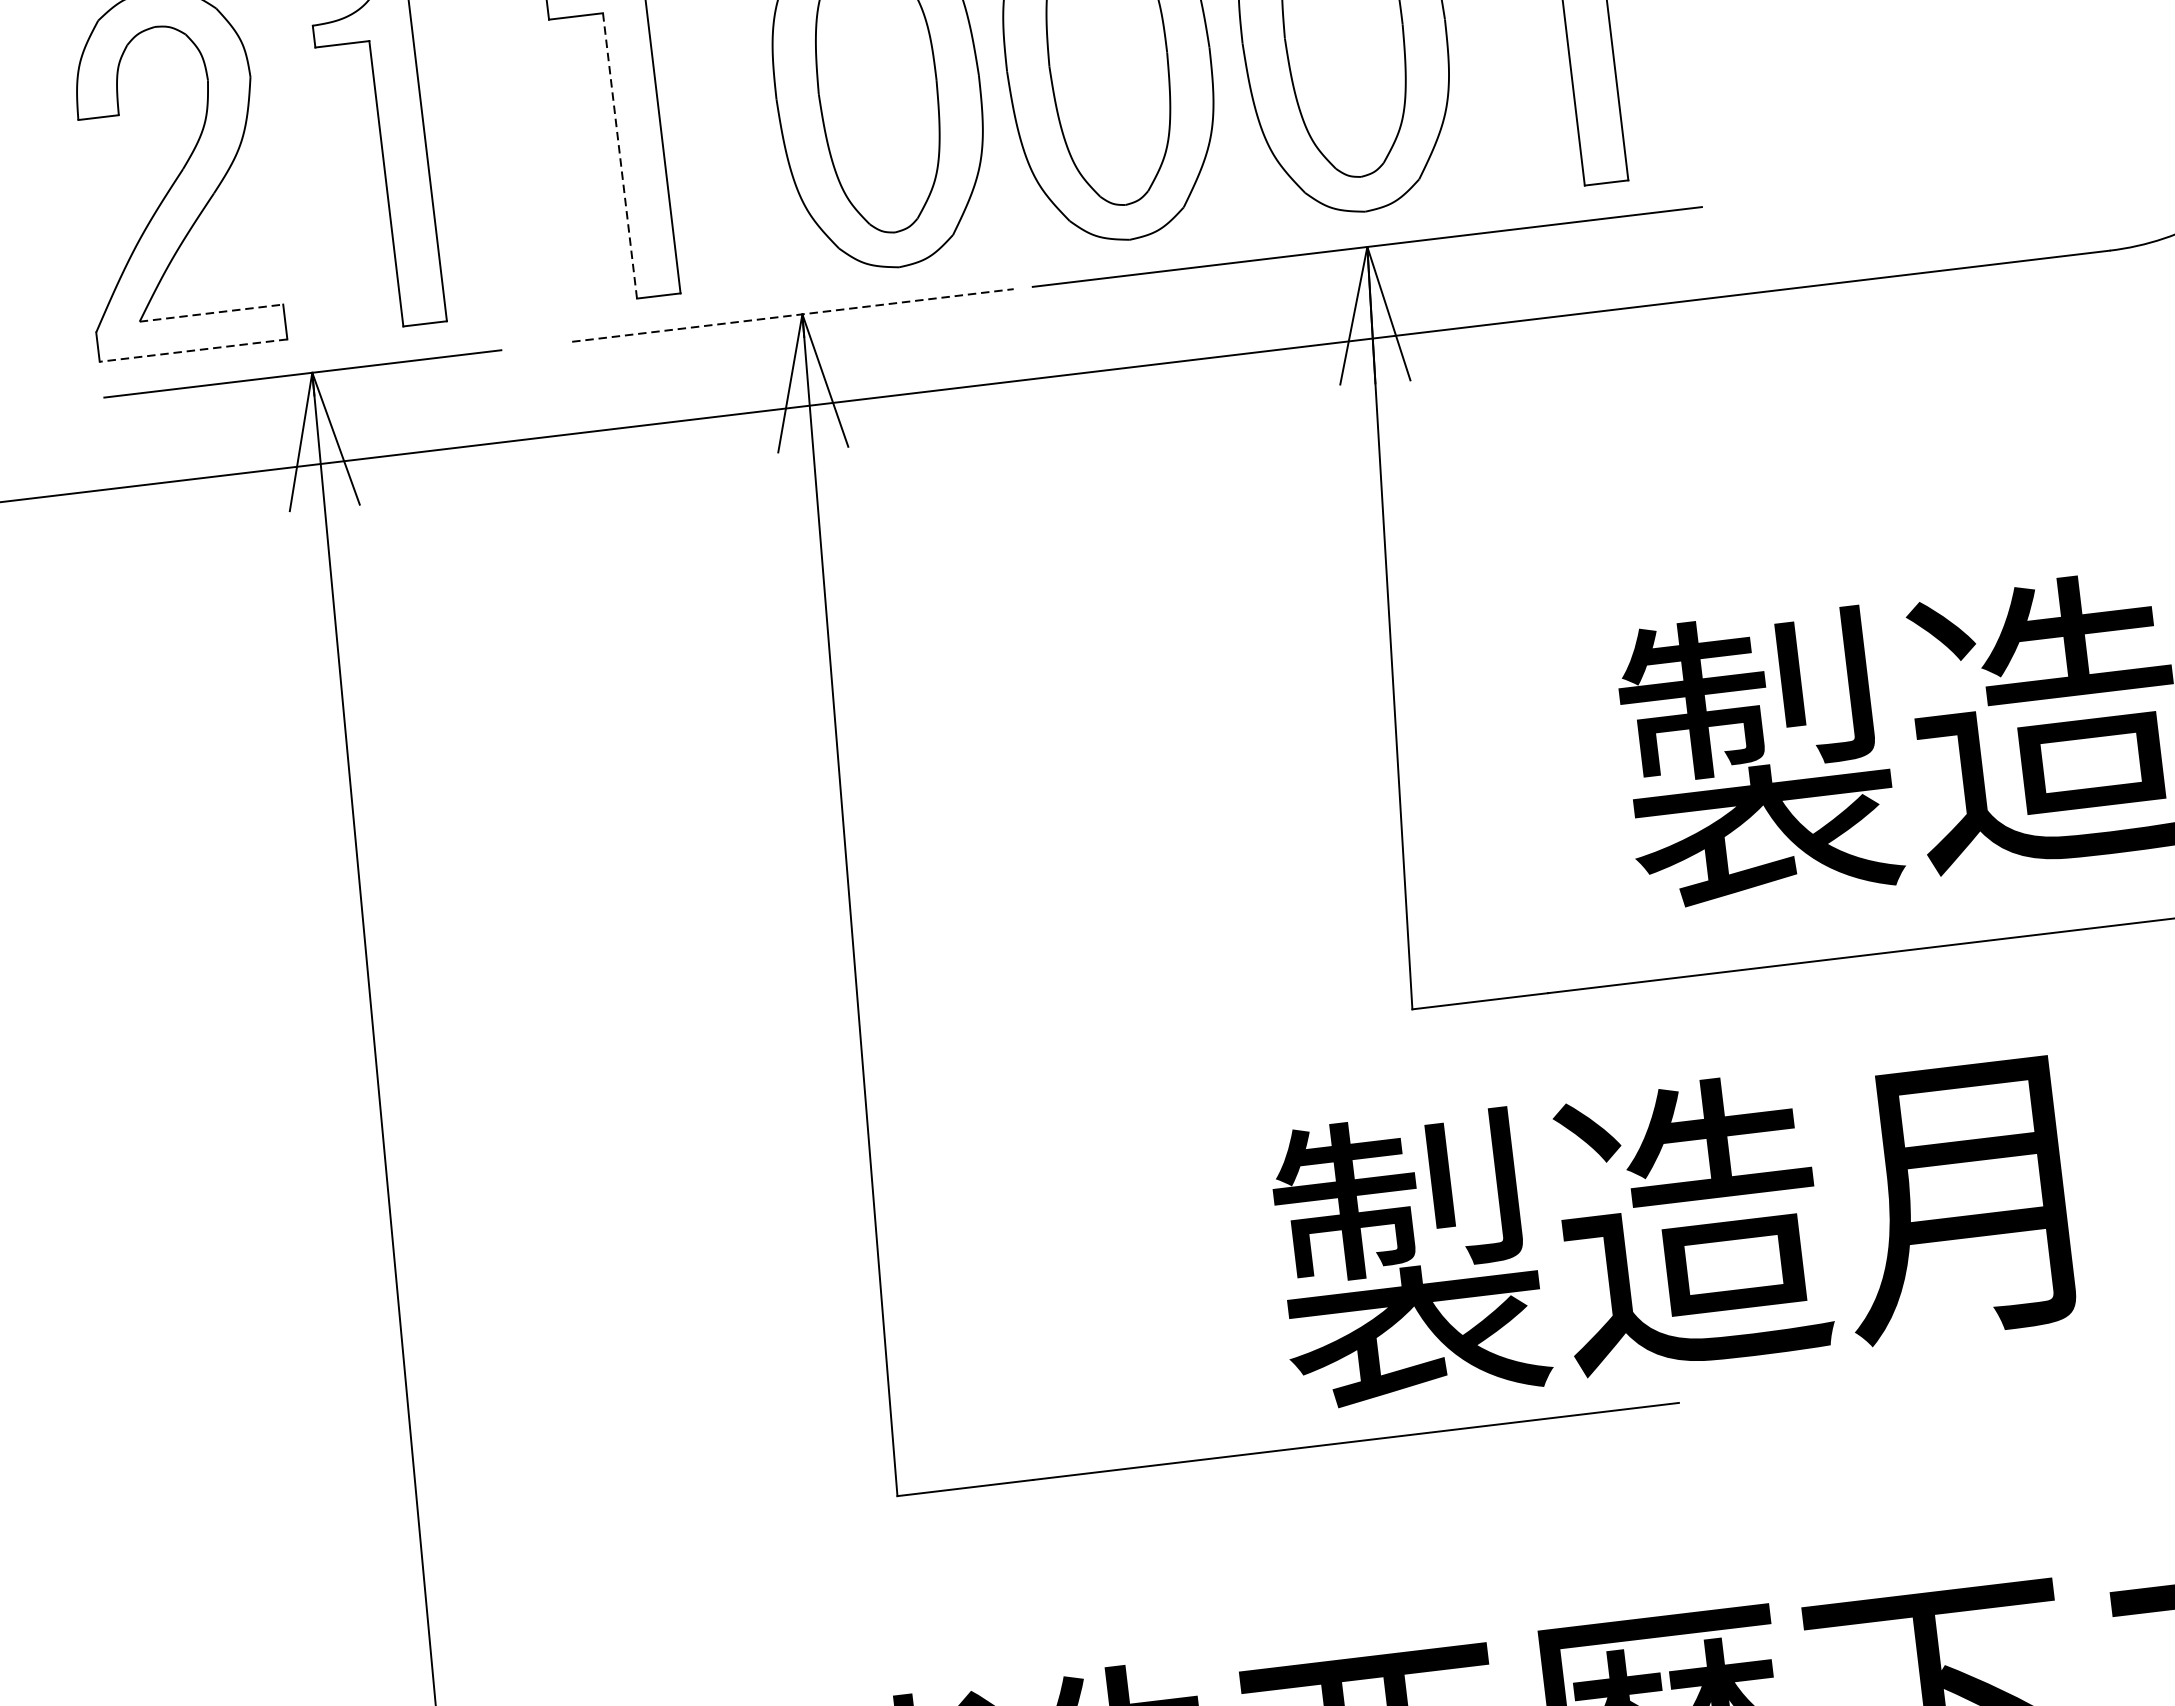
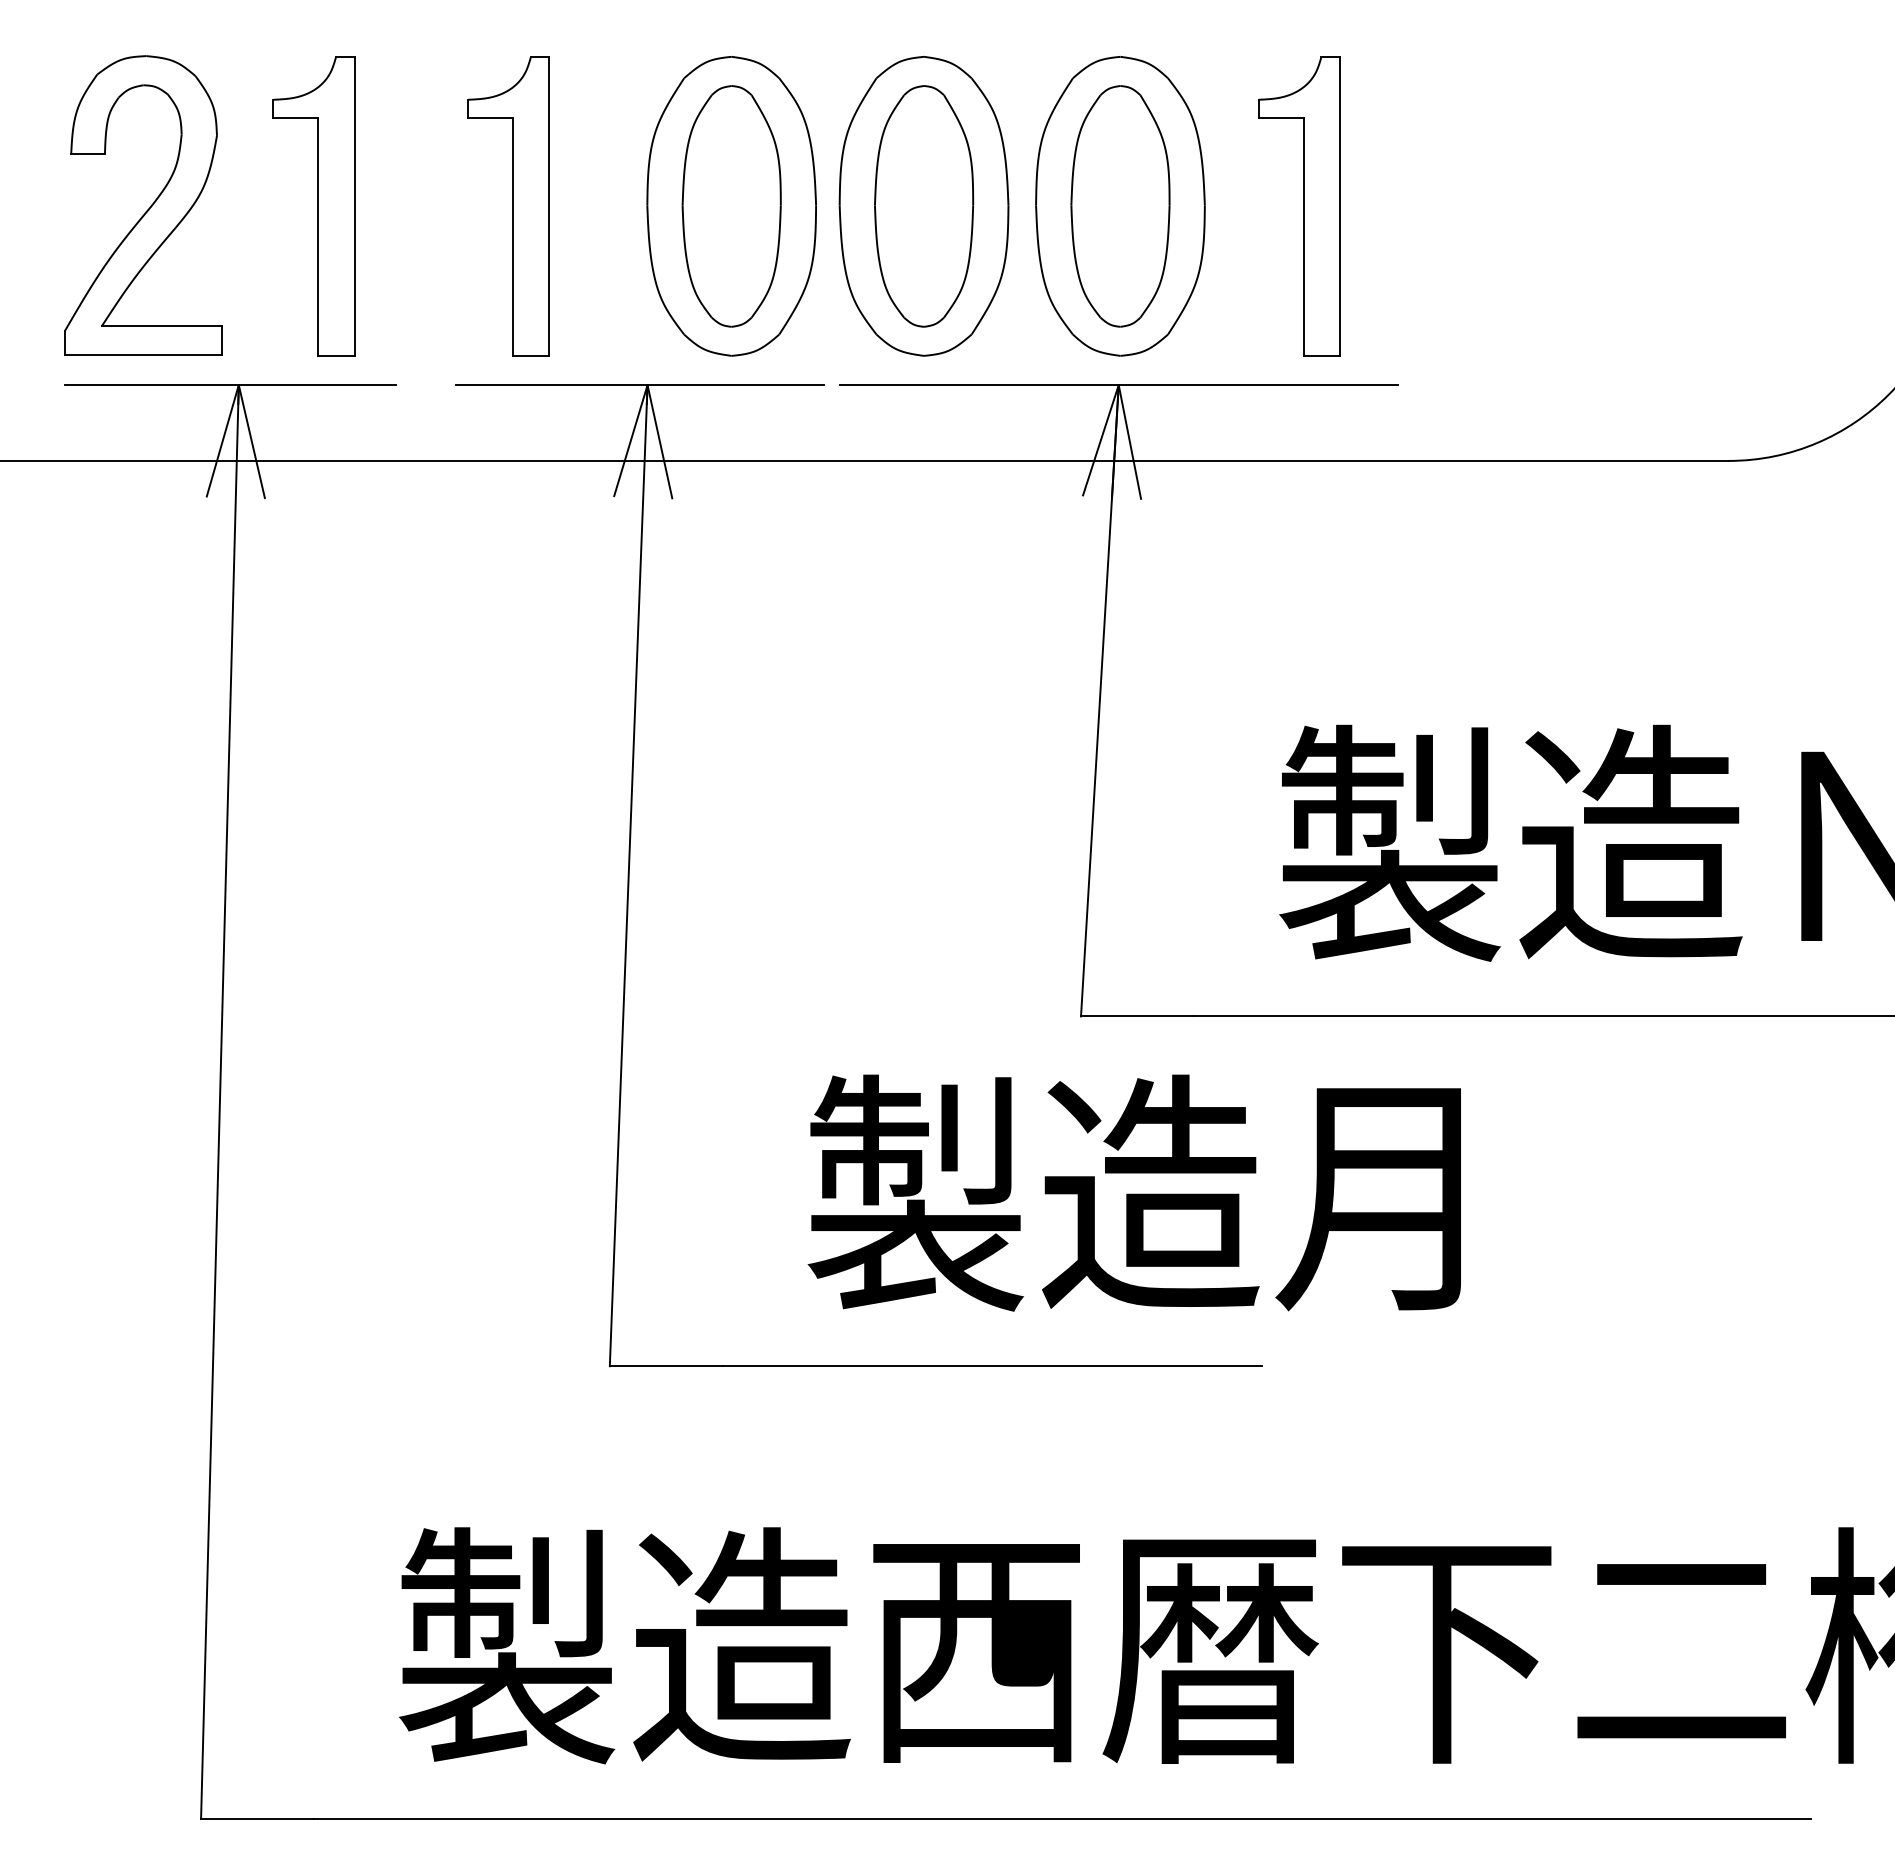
line: (620, 155) -> (513, 236), dashed -> solid
line: (211, 313) -> (161, 326), dashed -> solid
line: (794, 315) -> (640, 385), dashed -> solid
line: (192, 351) -> (142, 355), dashed -> solid
text: (1669, 1226) -> (1133, 1192), moved

